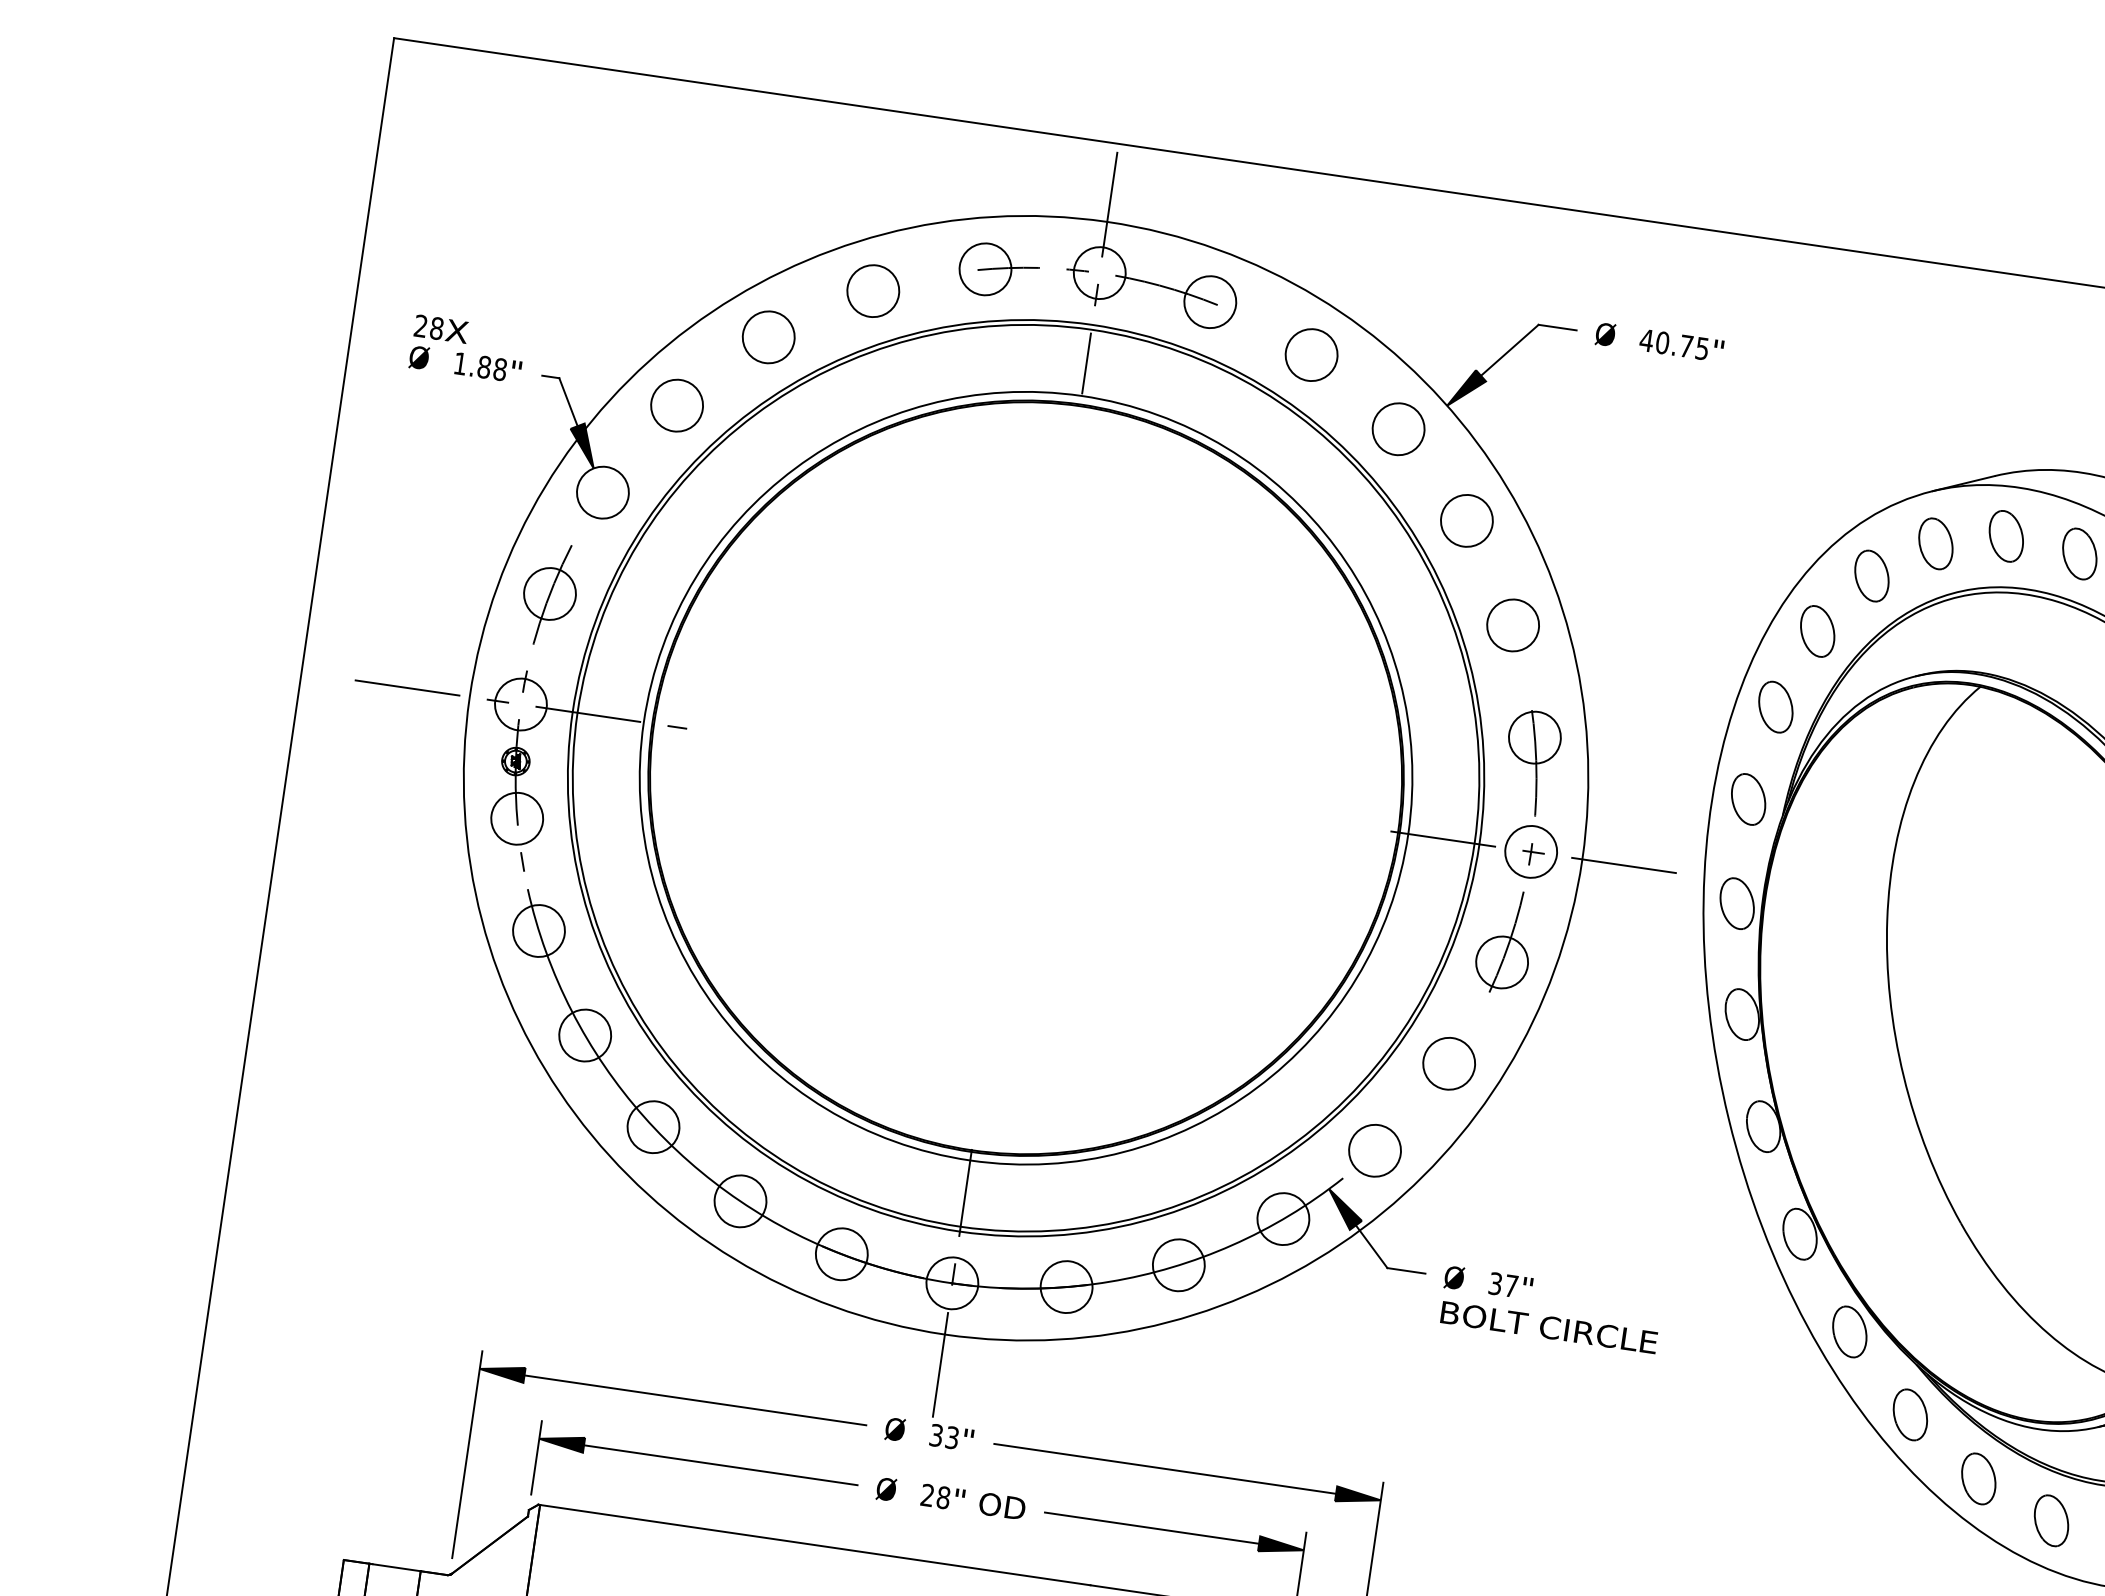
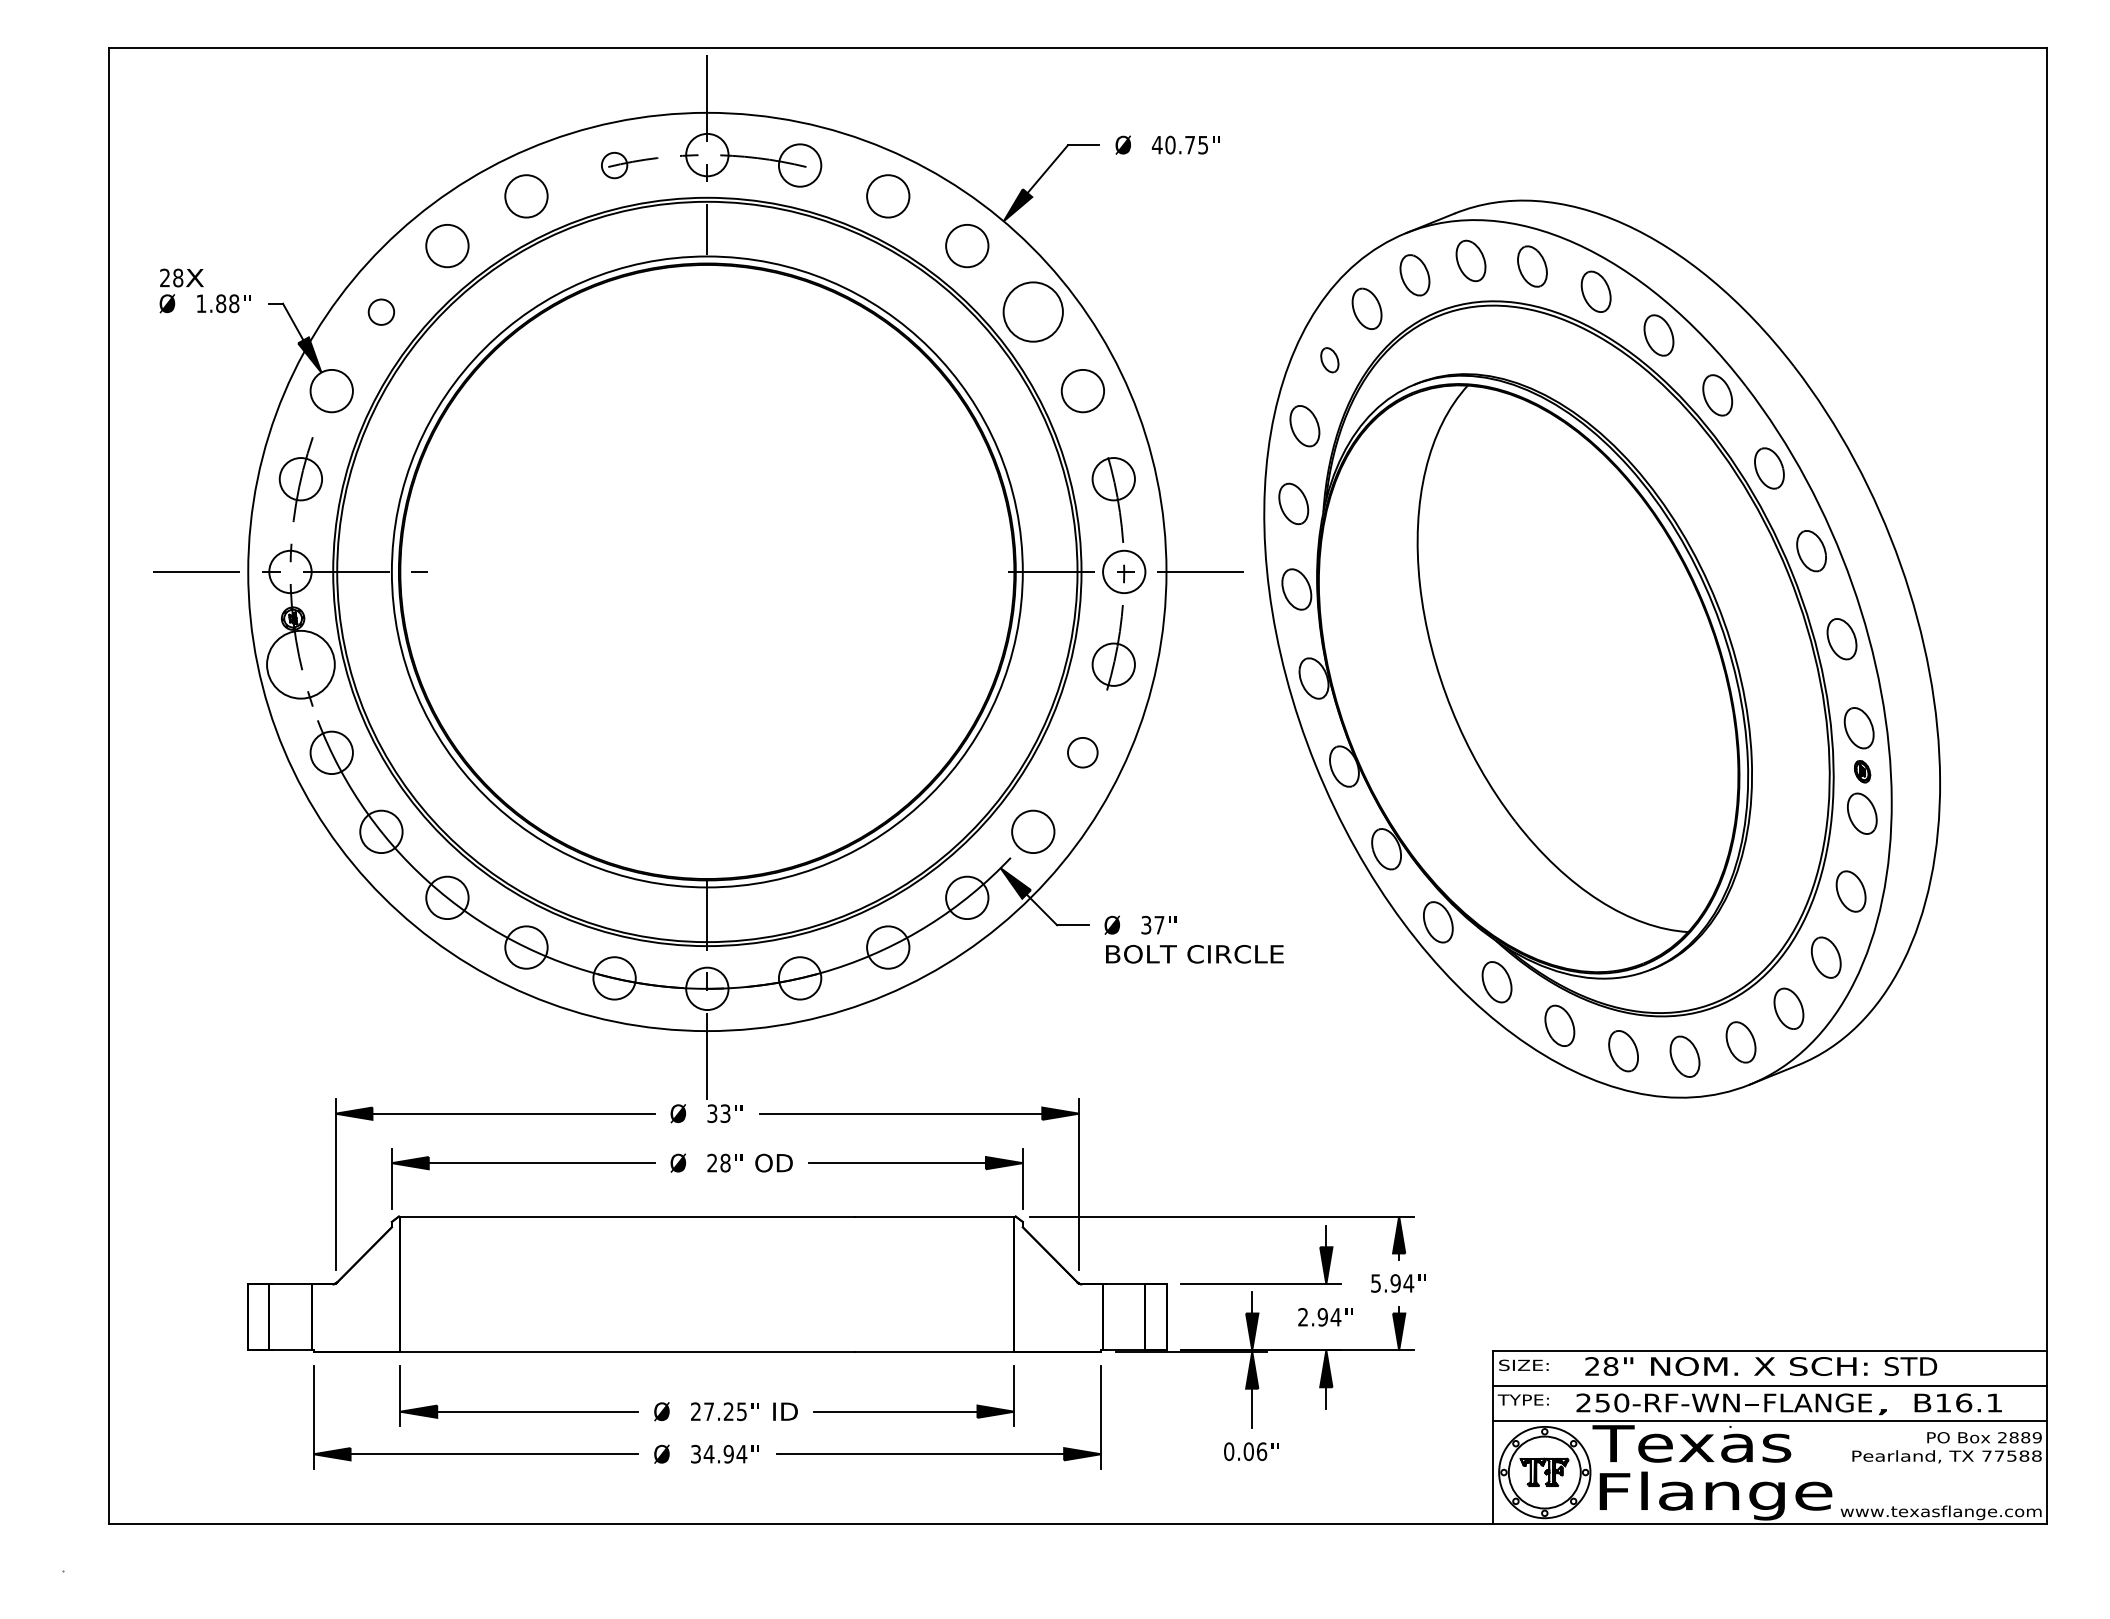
circle: (985, 269) -> (614, 165), size x0.6
circle: (677, 406) -> (381, 312), size x0.6
circle: (1467, 520) -> (1033, 311), size x1.4
part: (1817, 631) -> (1329, 360), size x0.6
circle: (516, 818) -> (300, 664), size x1.6
circle: (1448, 1063) -> (1082, 752), size x0.7

